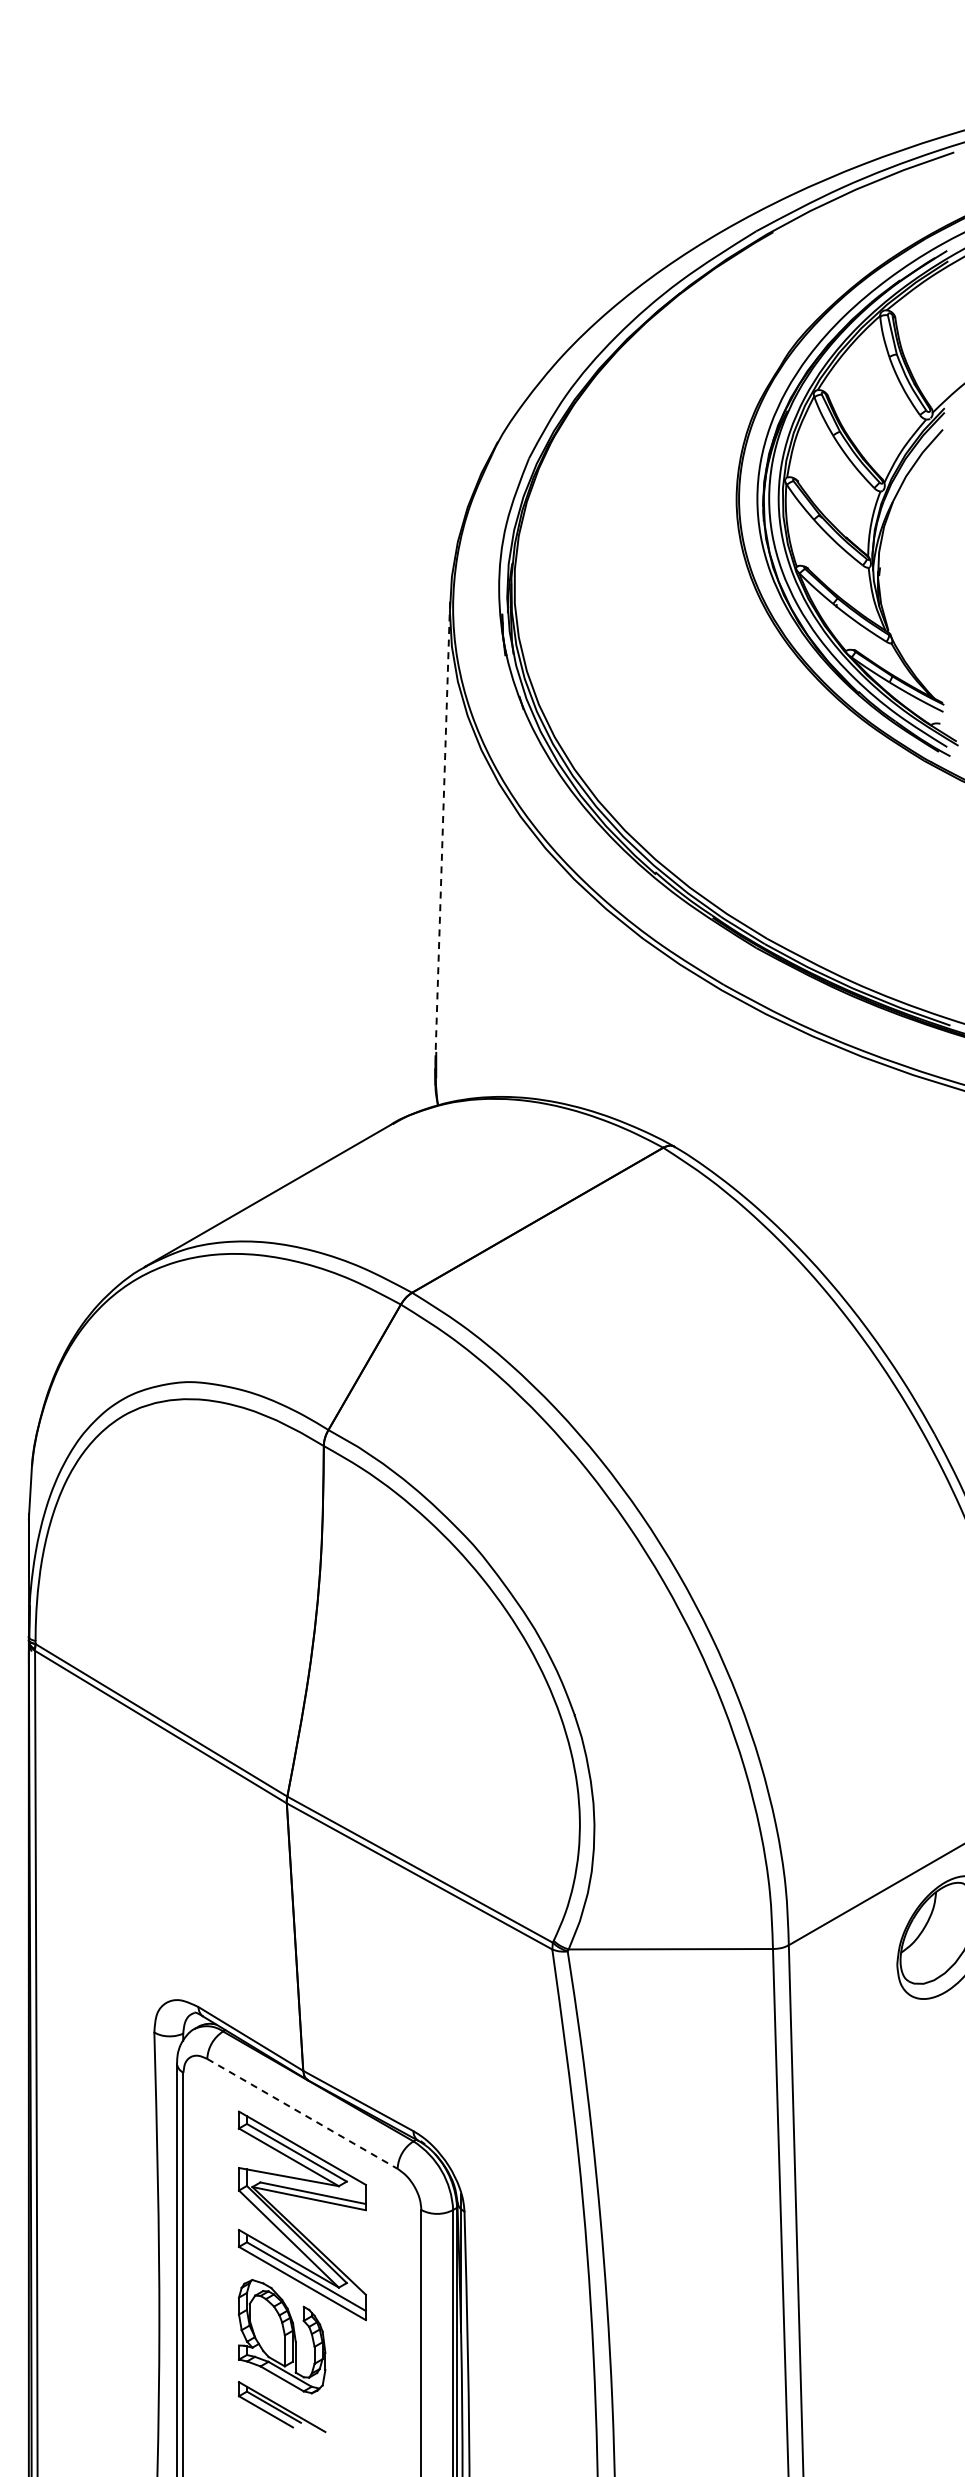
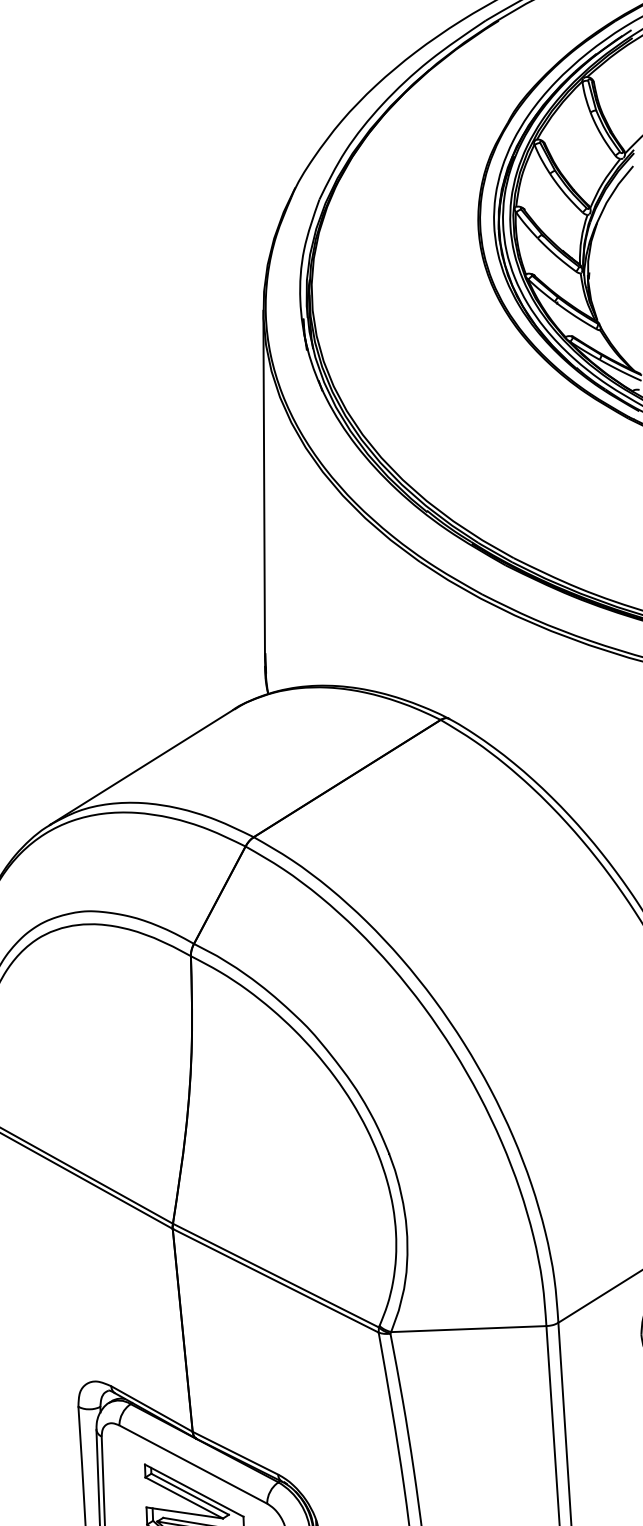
line: (442, 828) -> (263, 483), dashed -> solid
line: (302, 2113) -> (193, 1464), dashed -> solid

